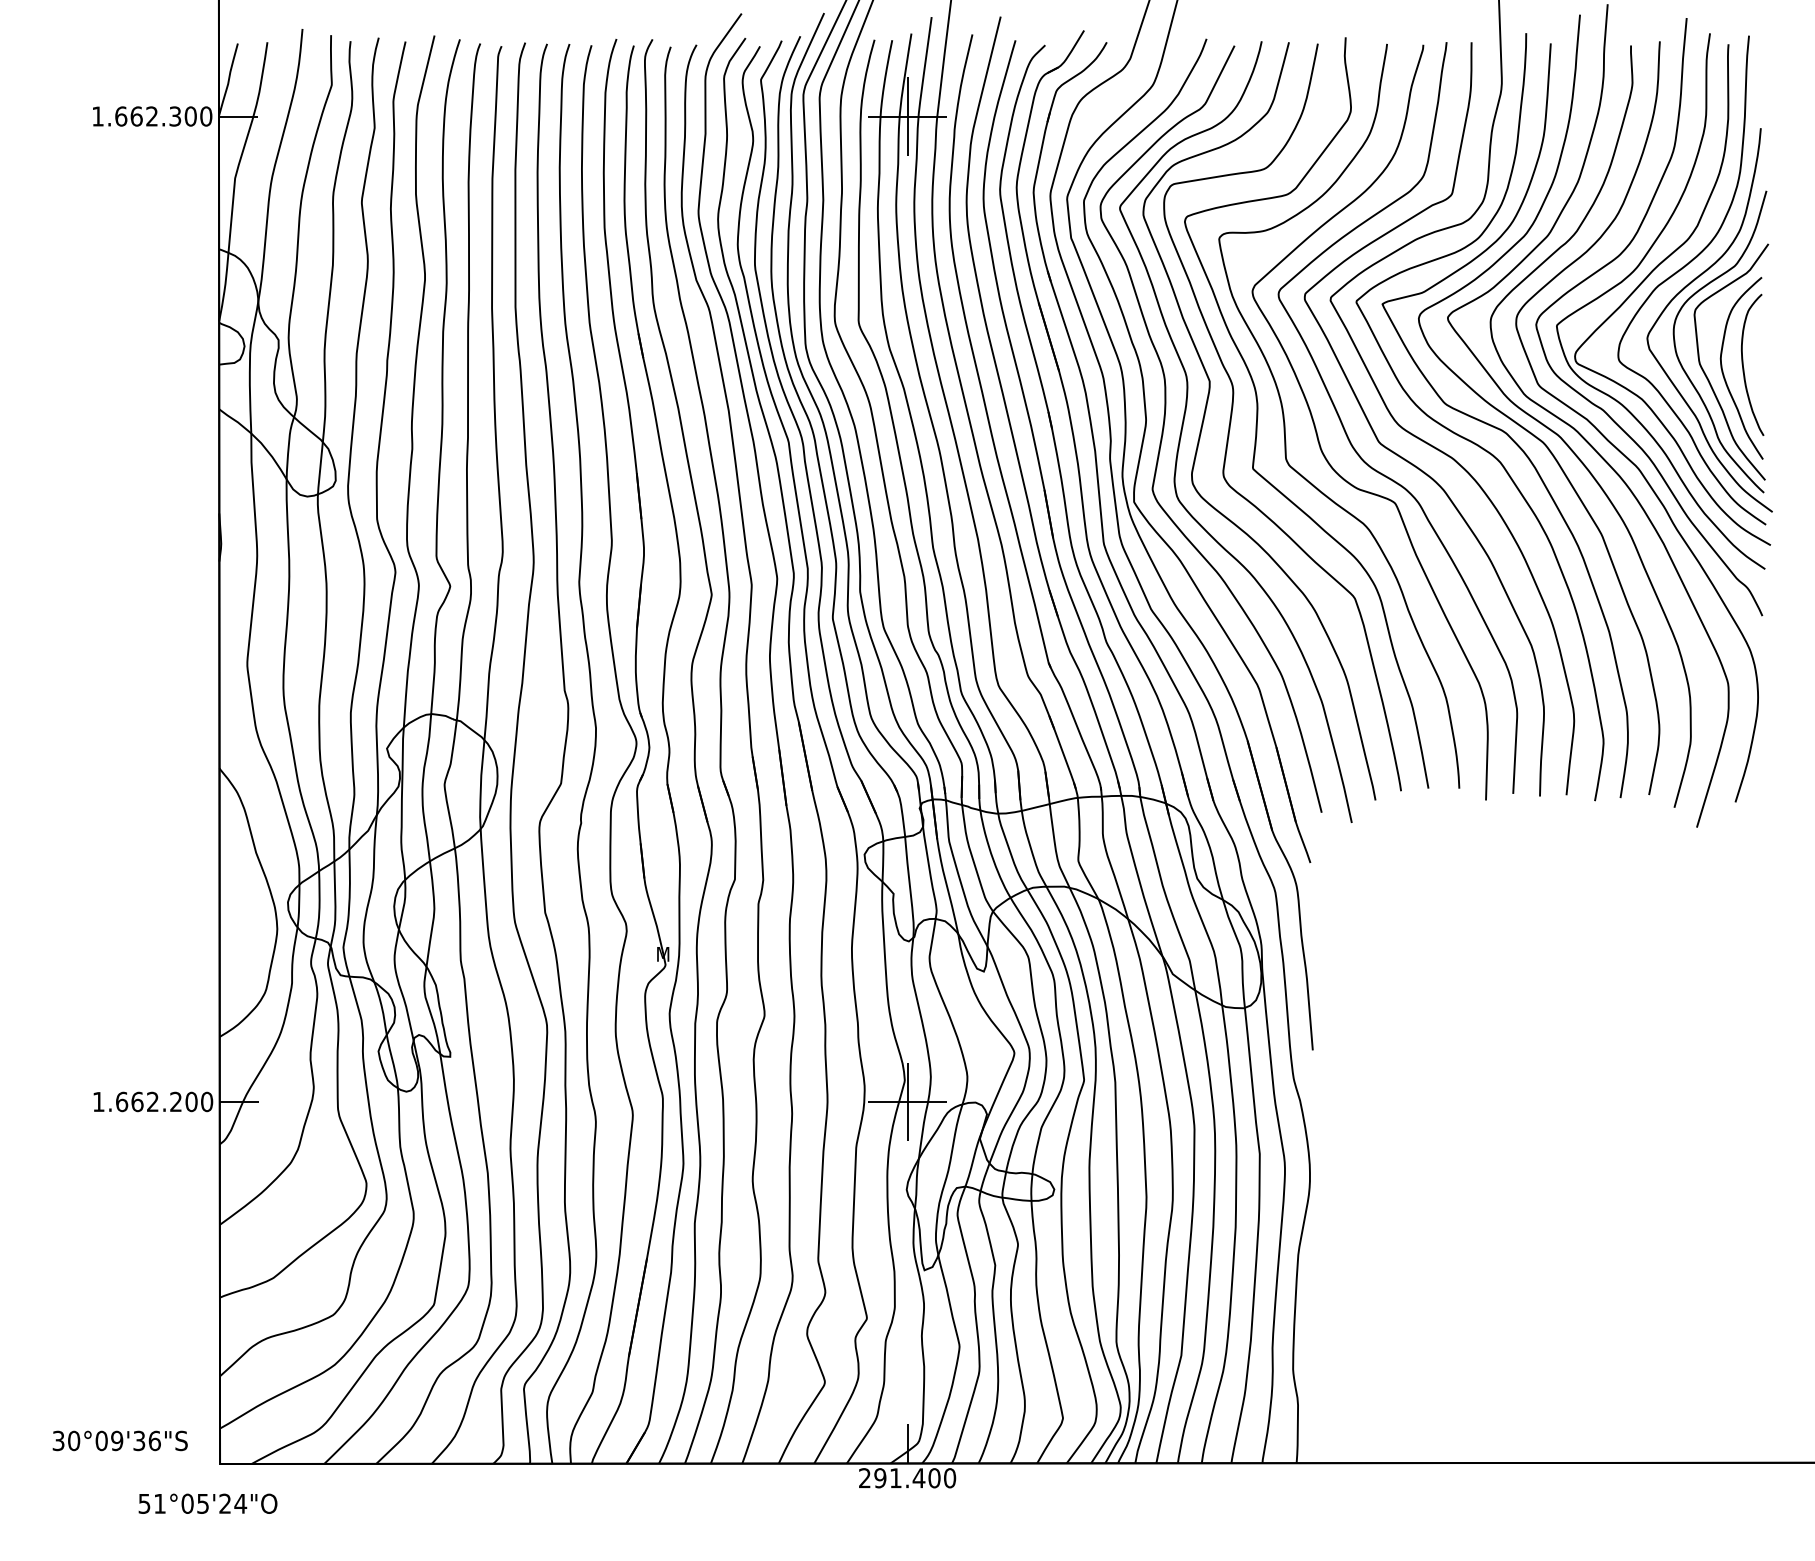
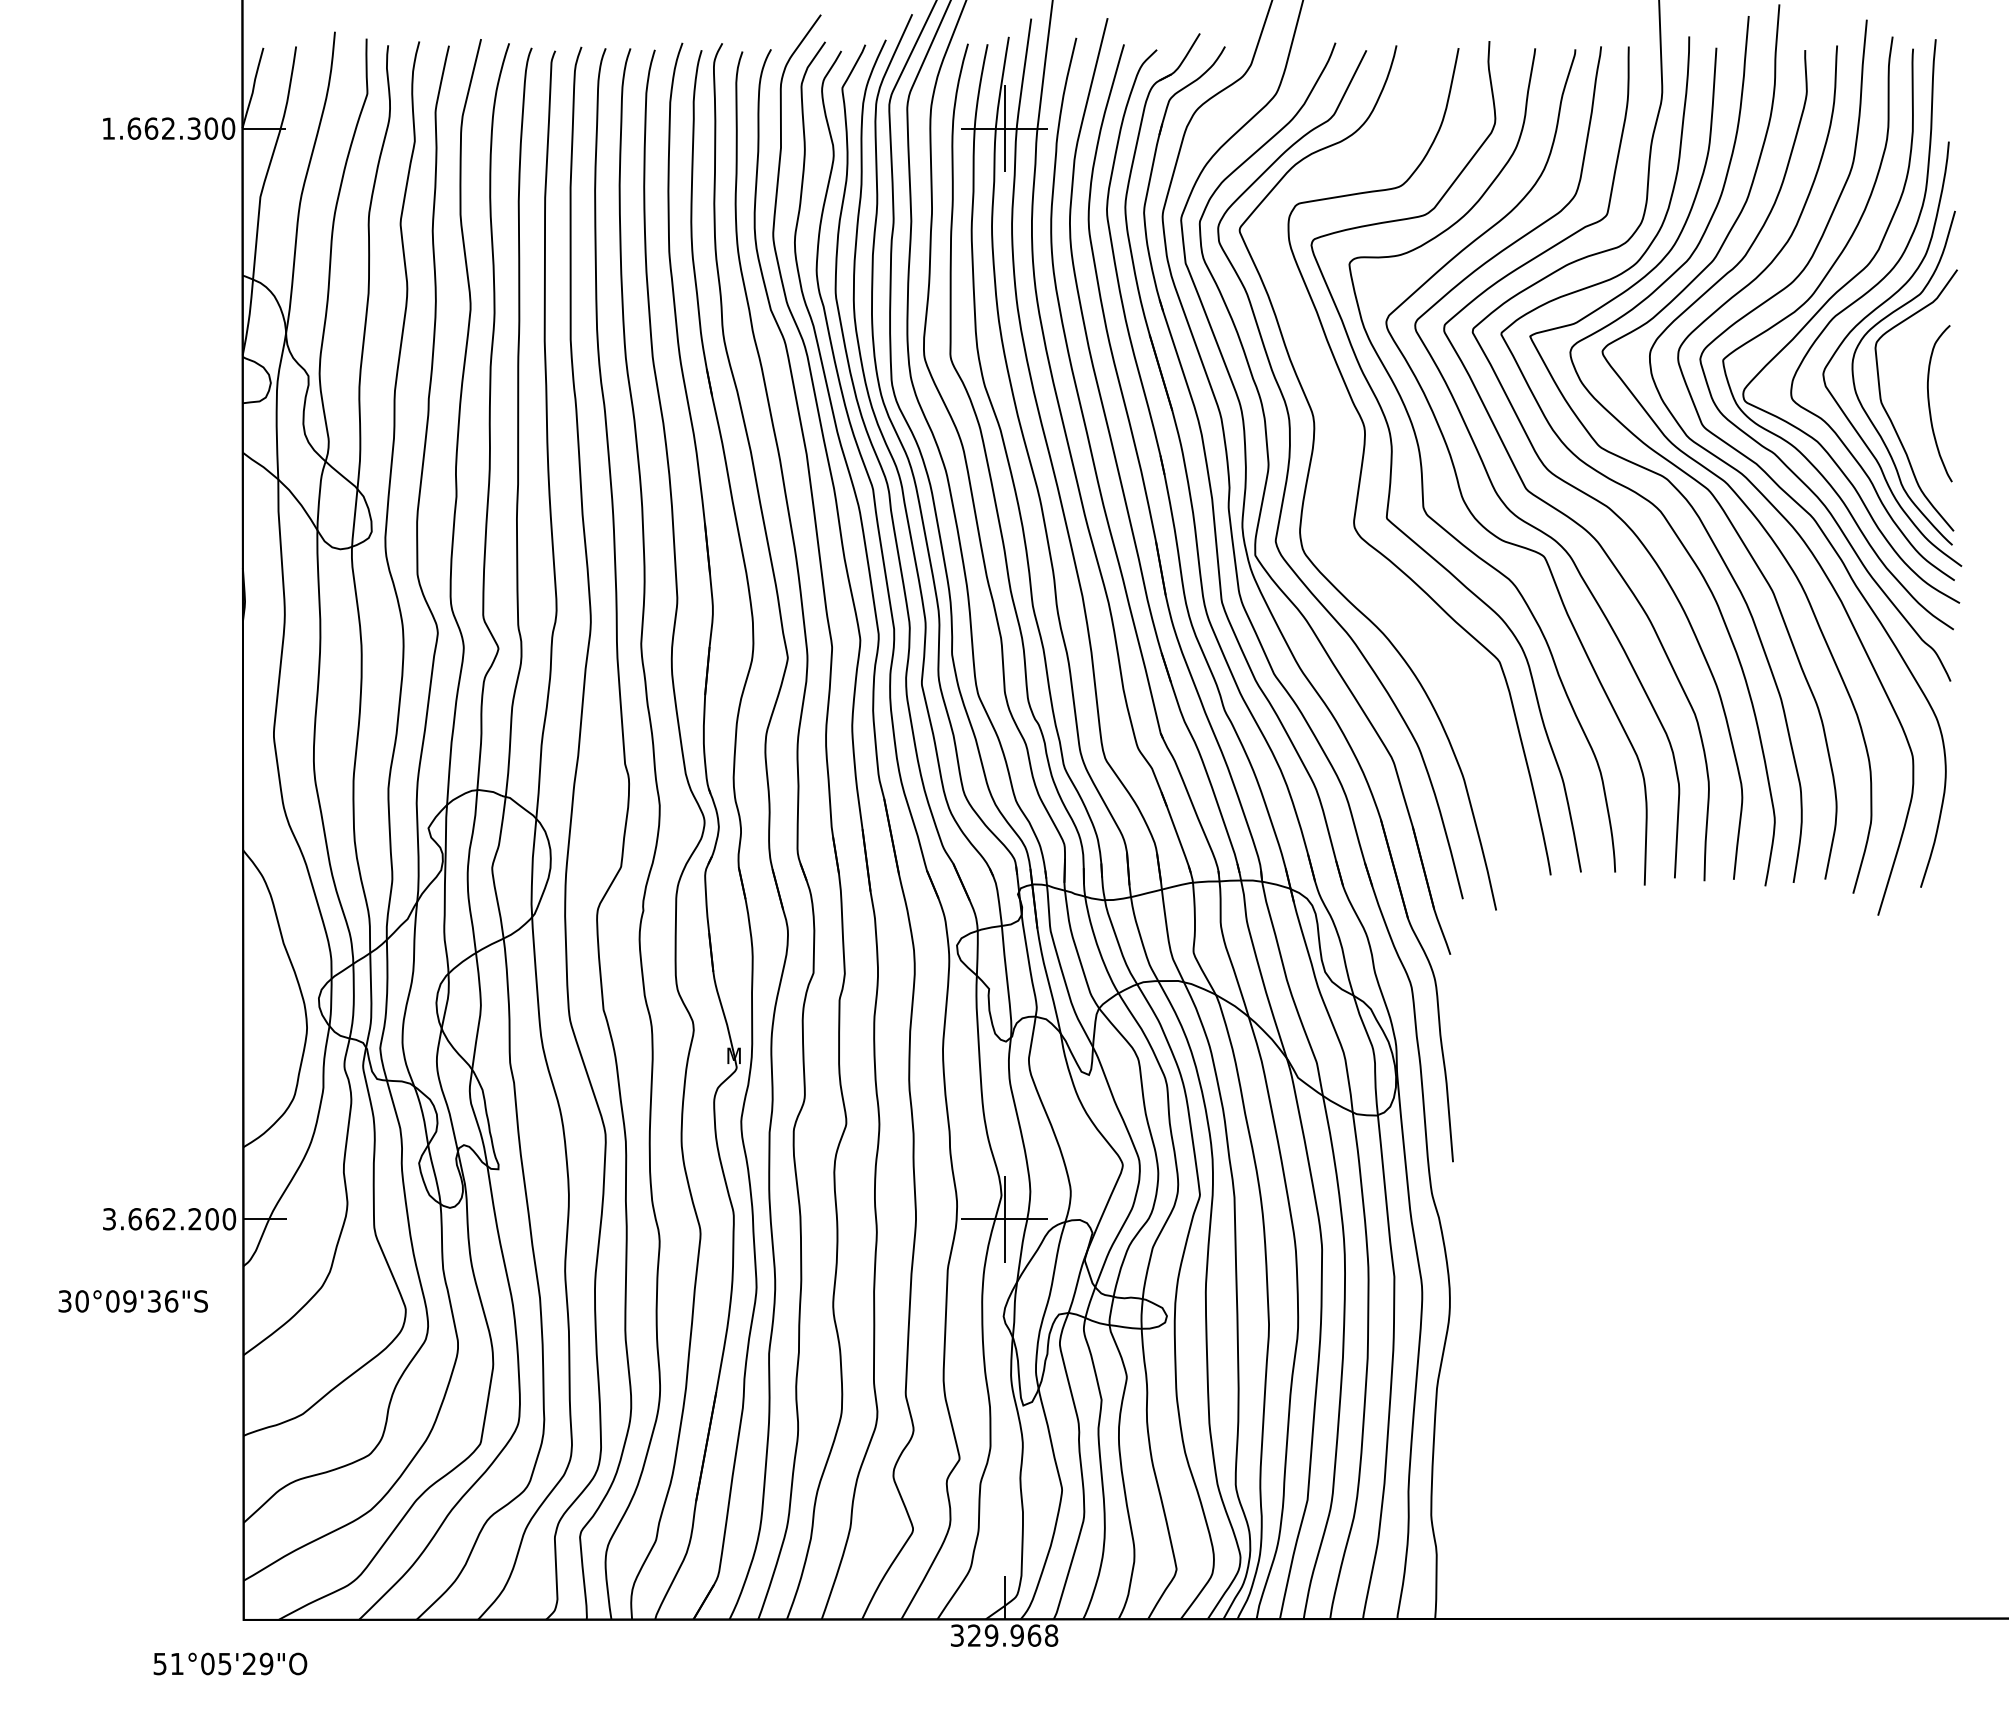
curve: (1723, 371) -> (1907, 410), removed
curve: (1206, 410) -> (1335, 453), removed
text: (98, 1102) -> (109, 1219), 1.662.200 -> 3.662.200
text: (119, 1441) -> (132, 1301), moved
text: (907, 1478) -> (1004, 1635), 291.400 -> 329.968
text: (240, 1503) -> (266, 1663), 51°05'24"O -> 51°05'29"O

